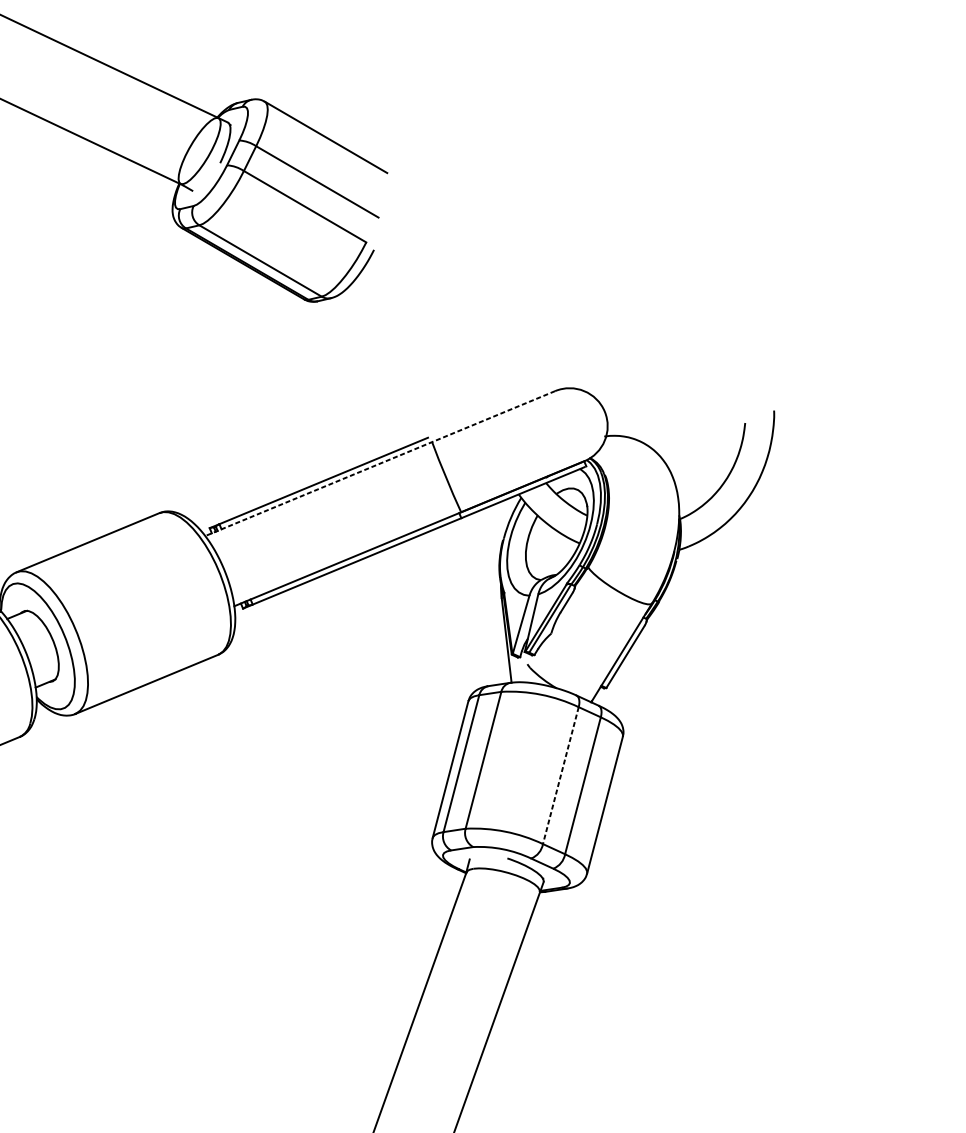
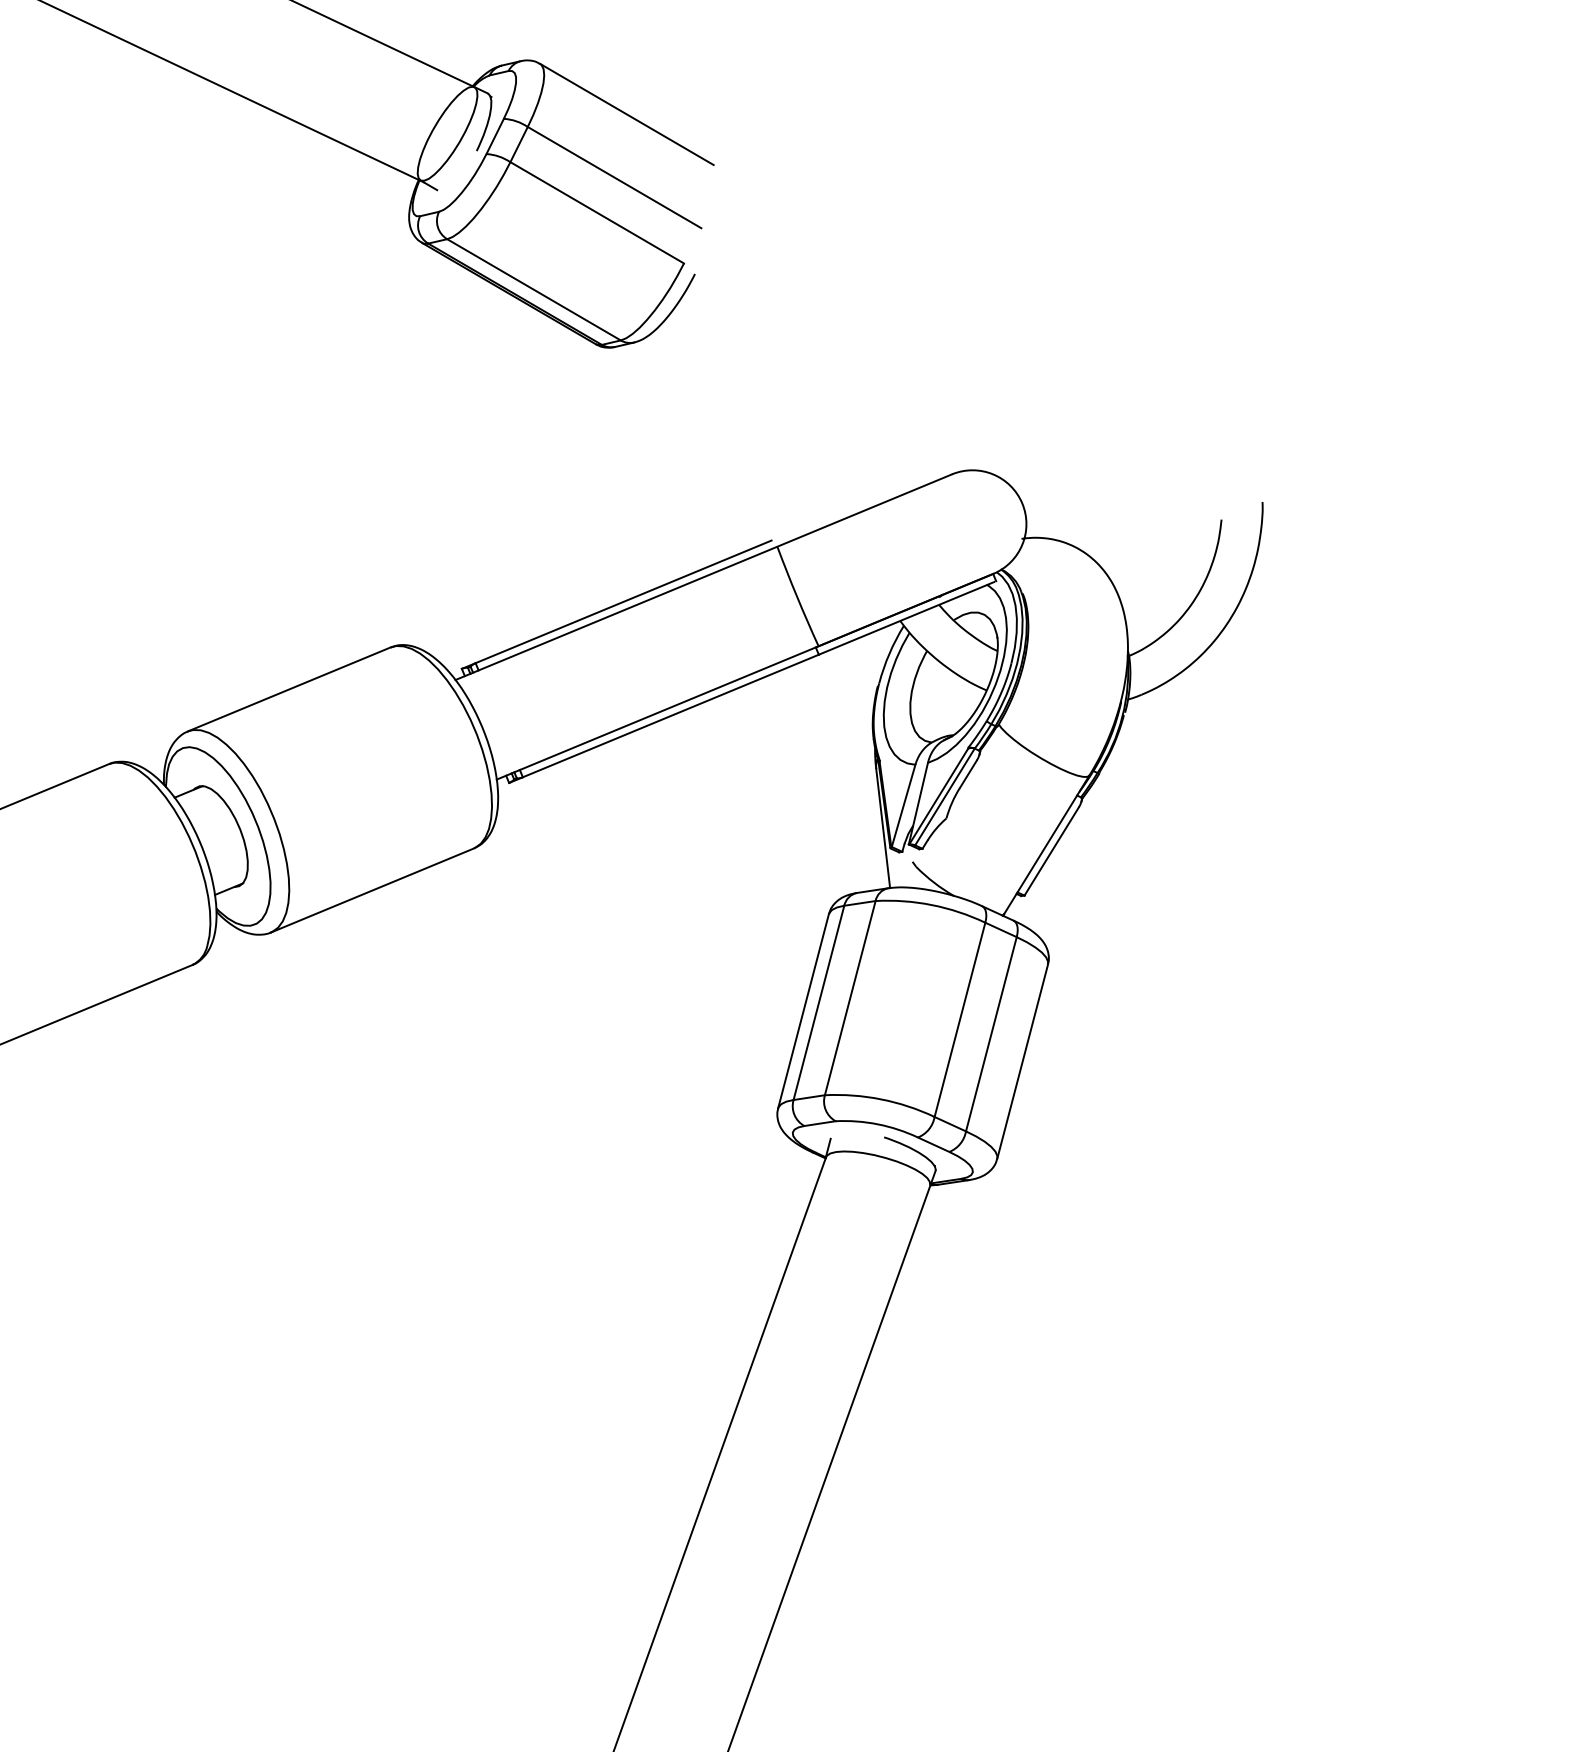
line: (380, 463) -> (703, 577), dashed -> solid
line: (560, 776) -> (959, 1020), dashed -> solid

